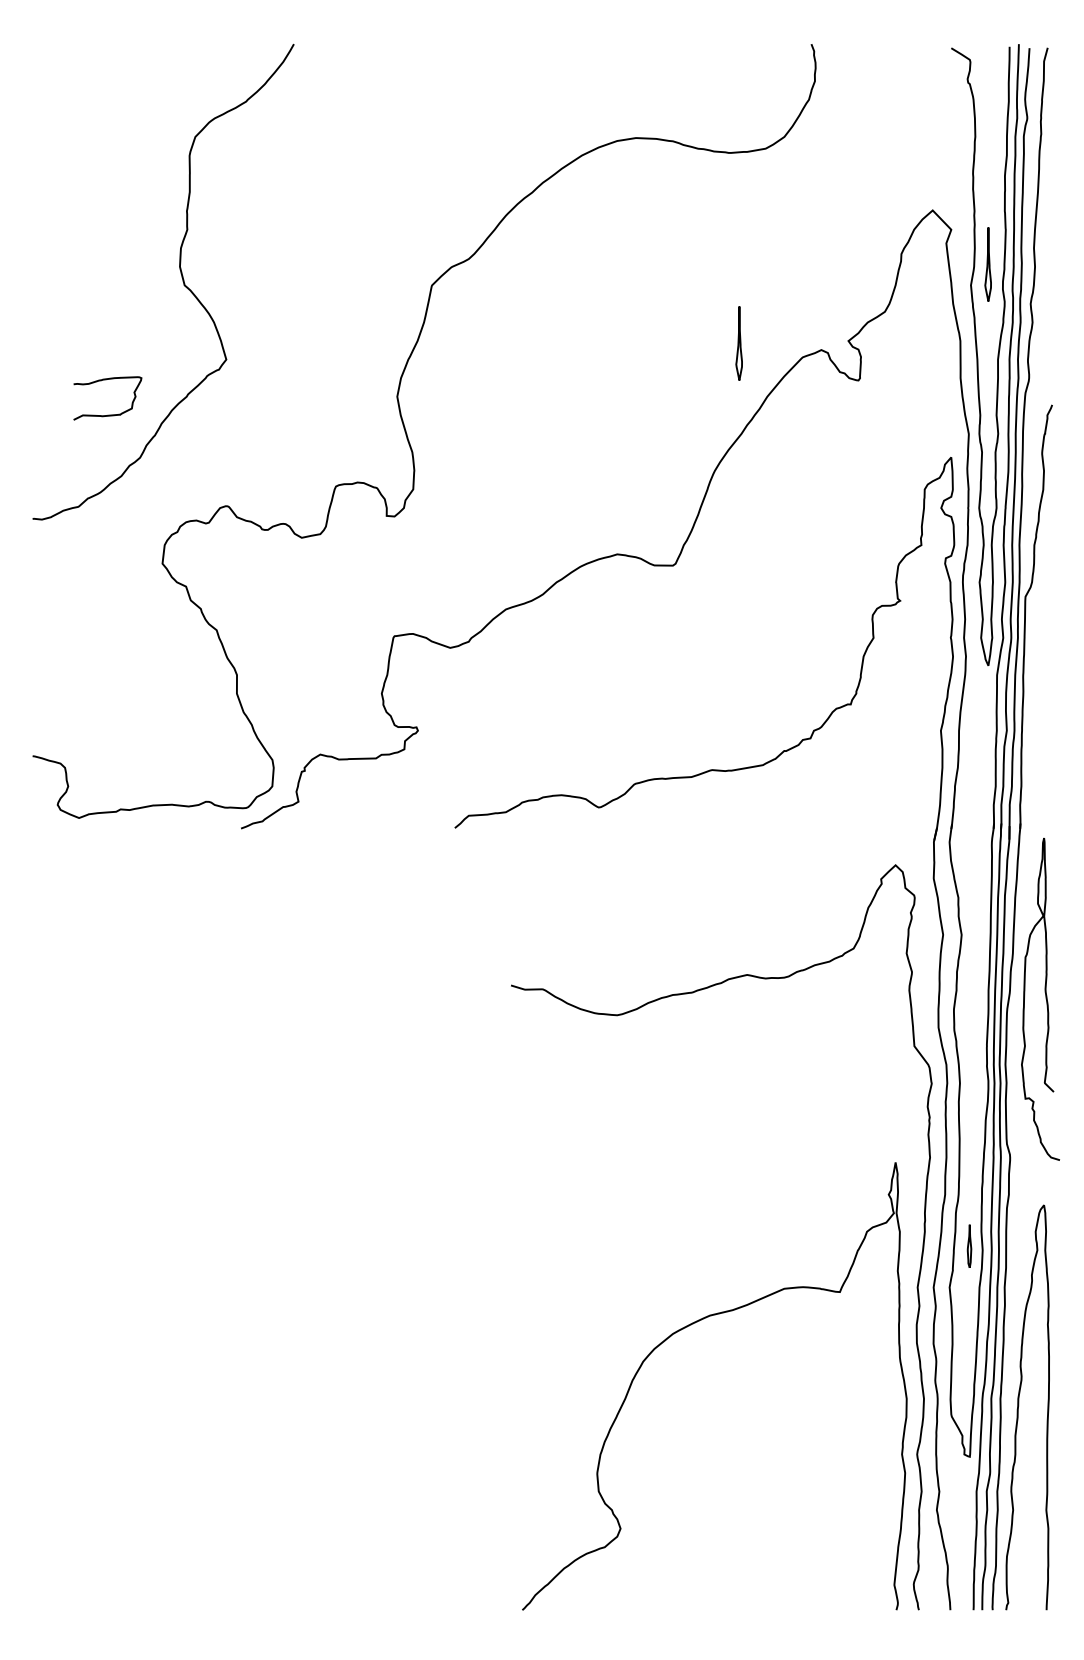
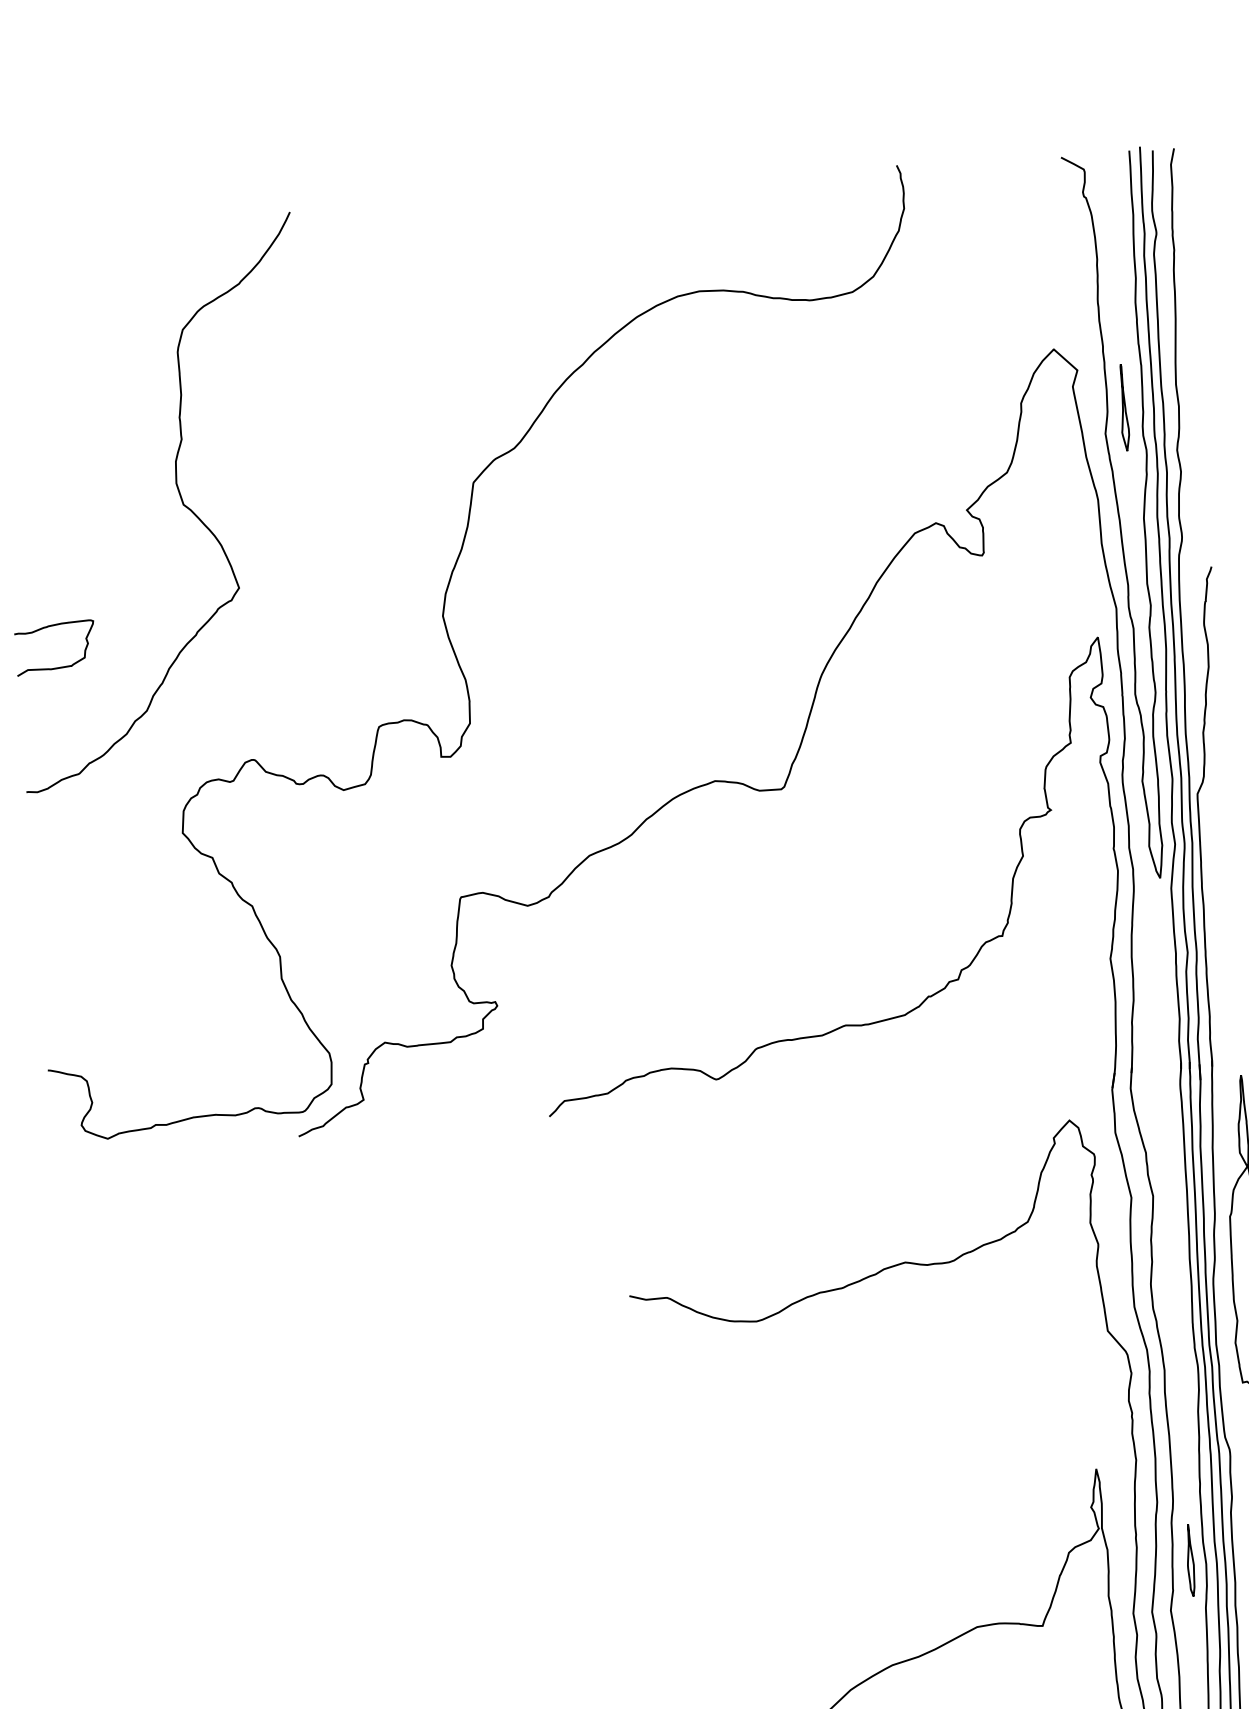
part: (738, 343) -> (838, 522), removed
curve: (107, 414) -> (56, 666), moved
part: (969, 1246) -> (1190, 1560), size x1.43

